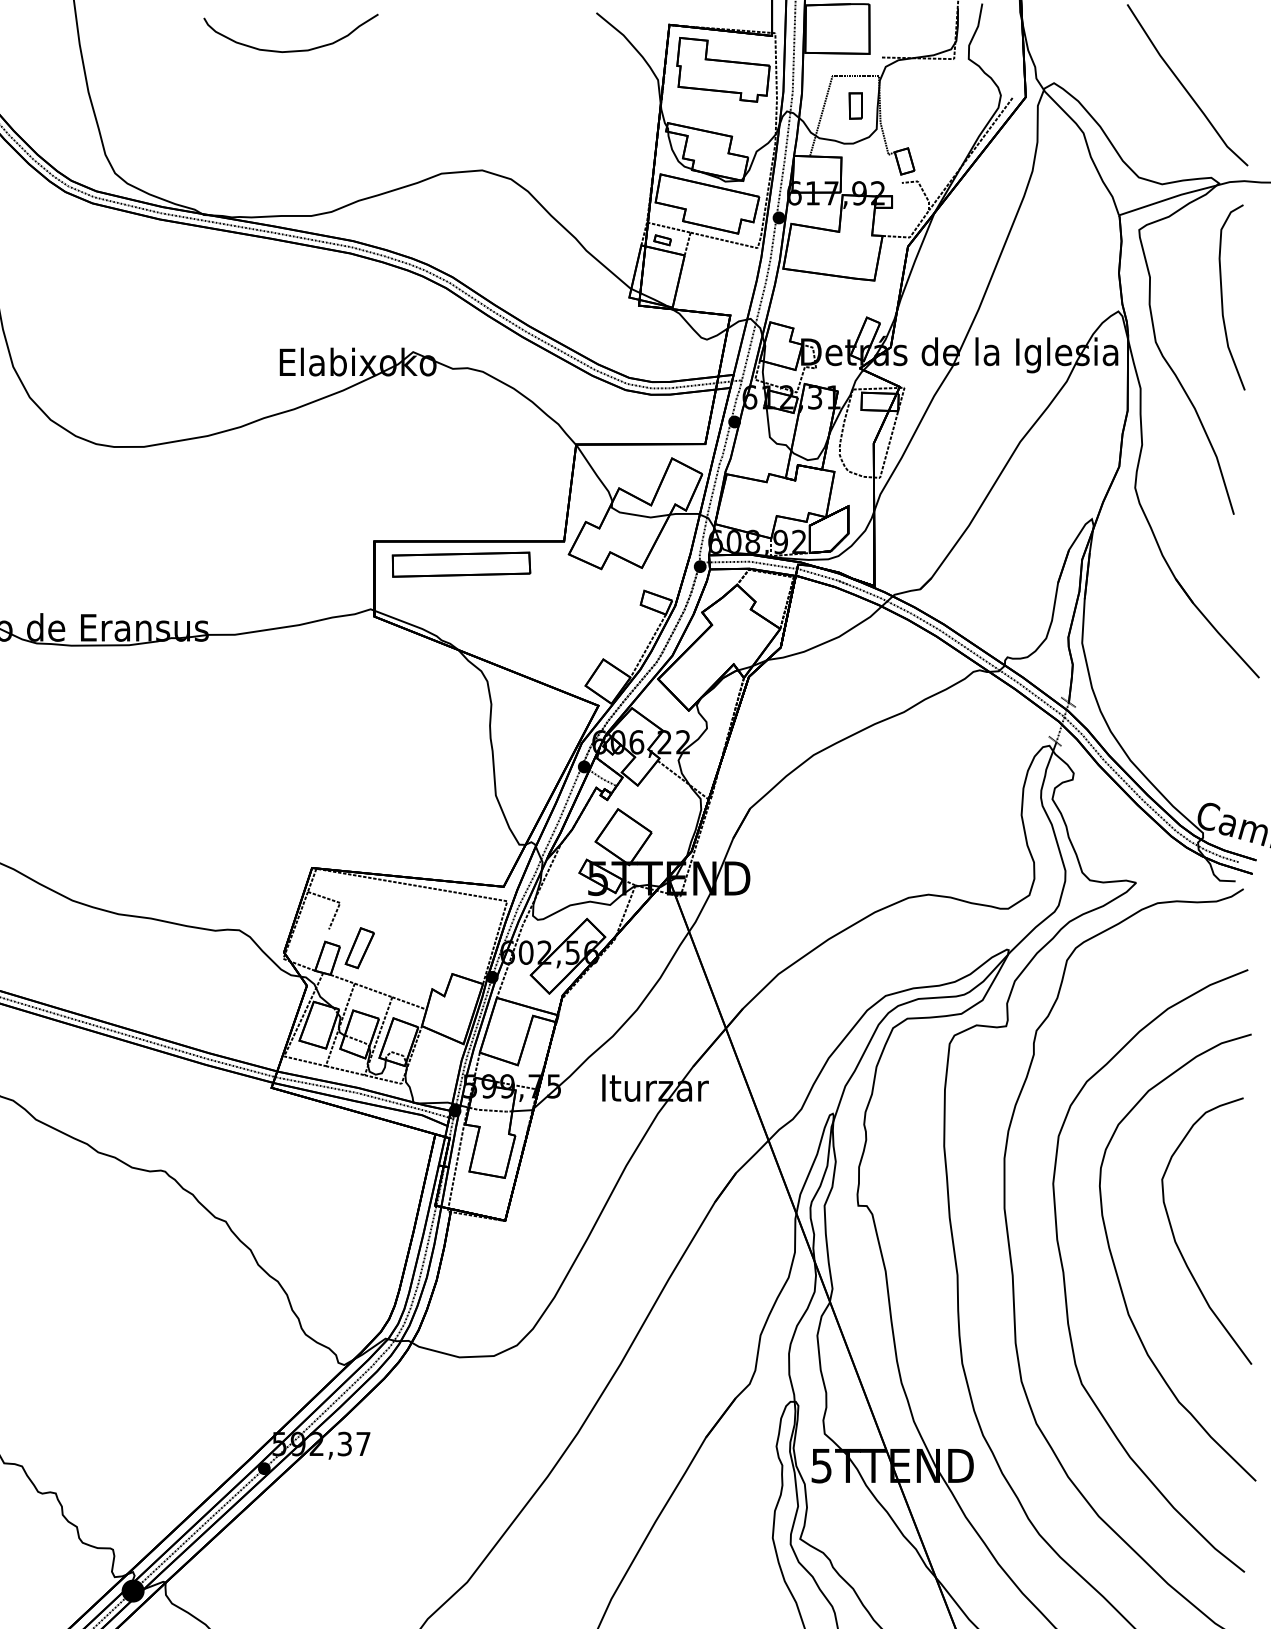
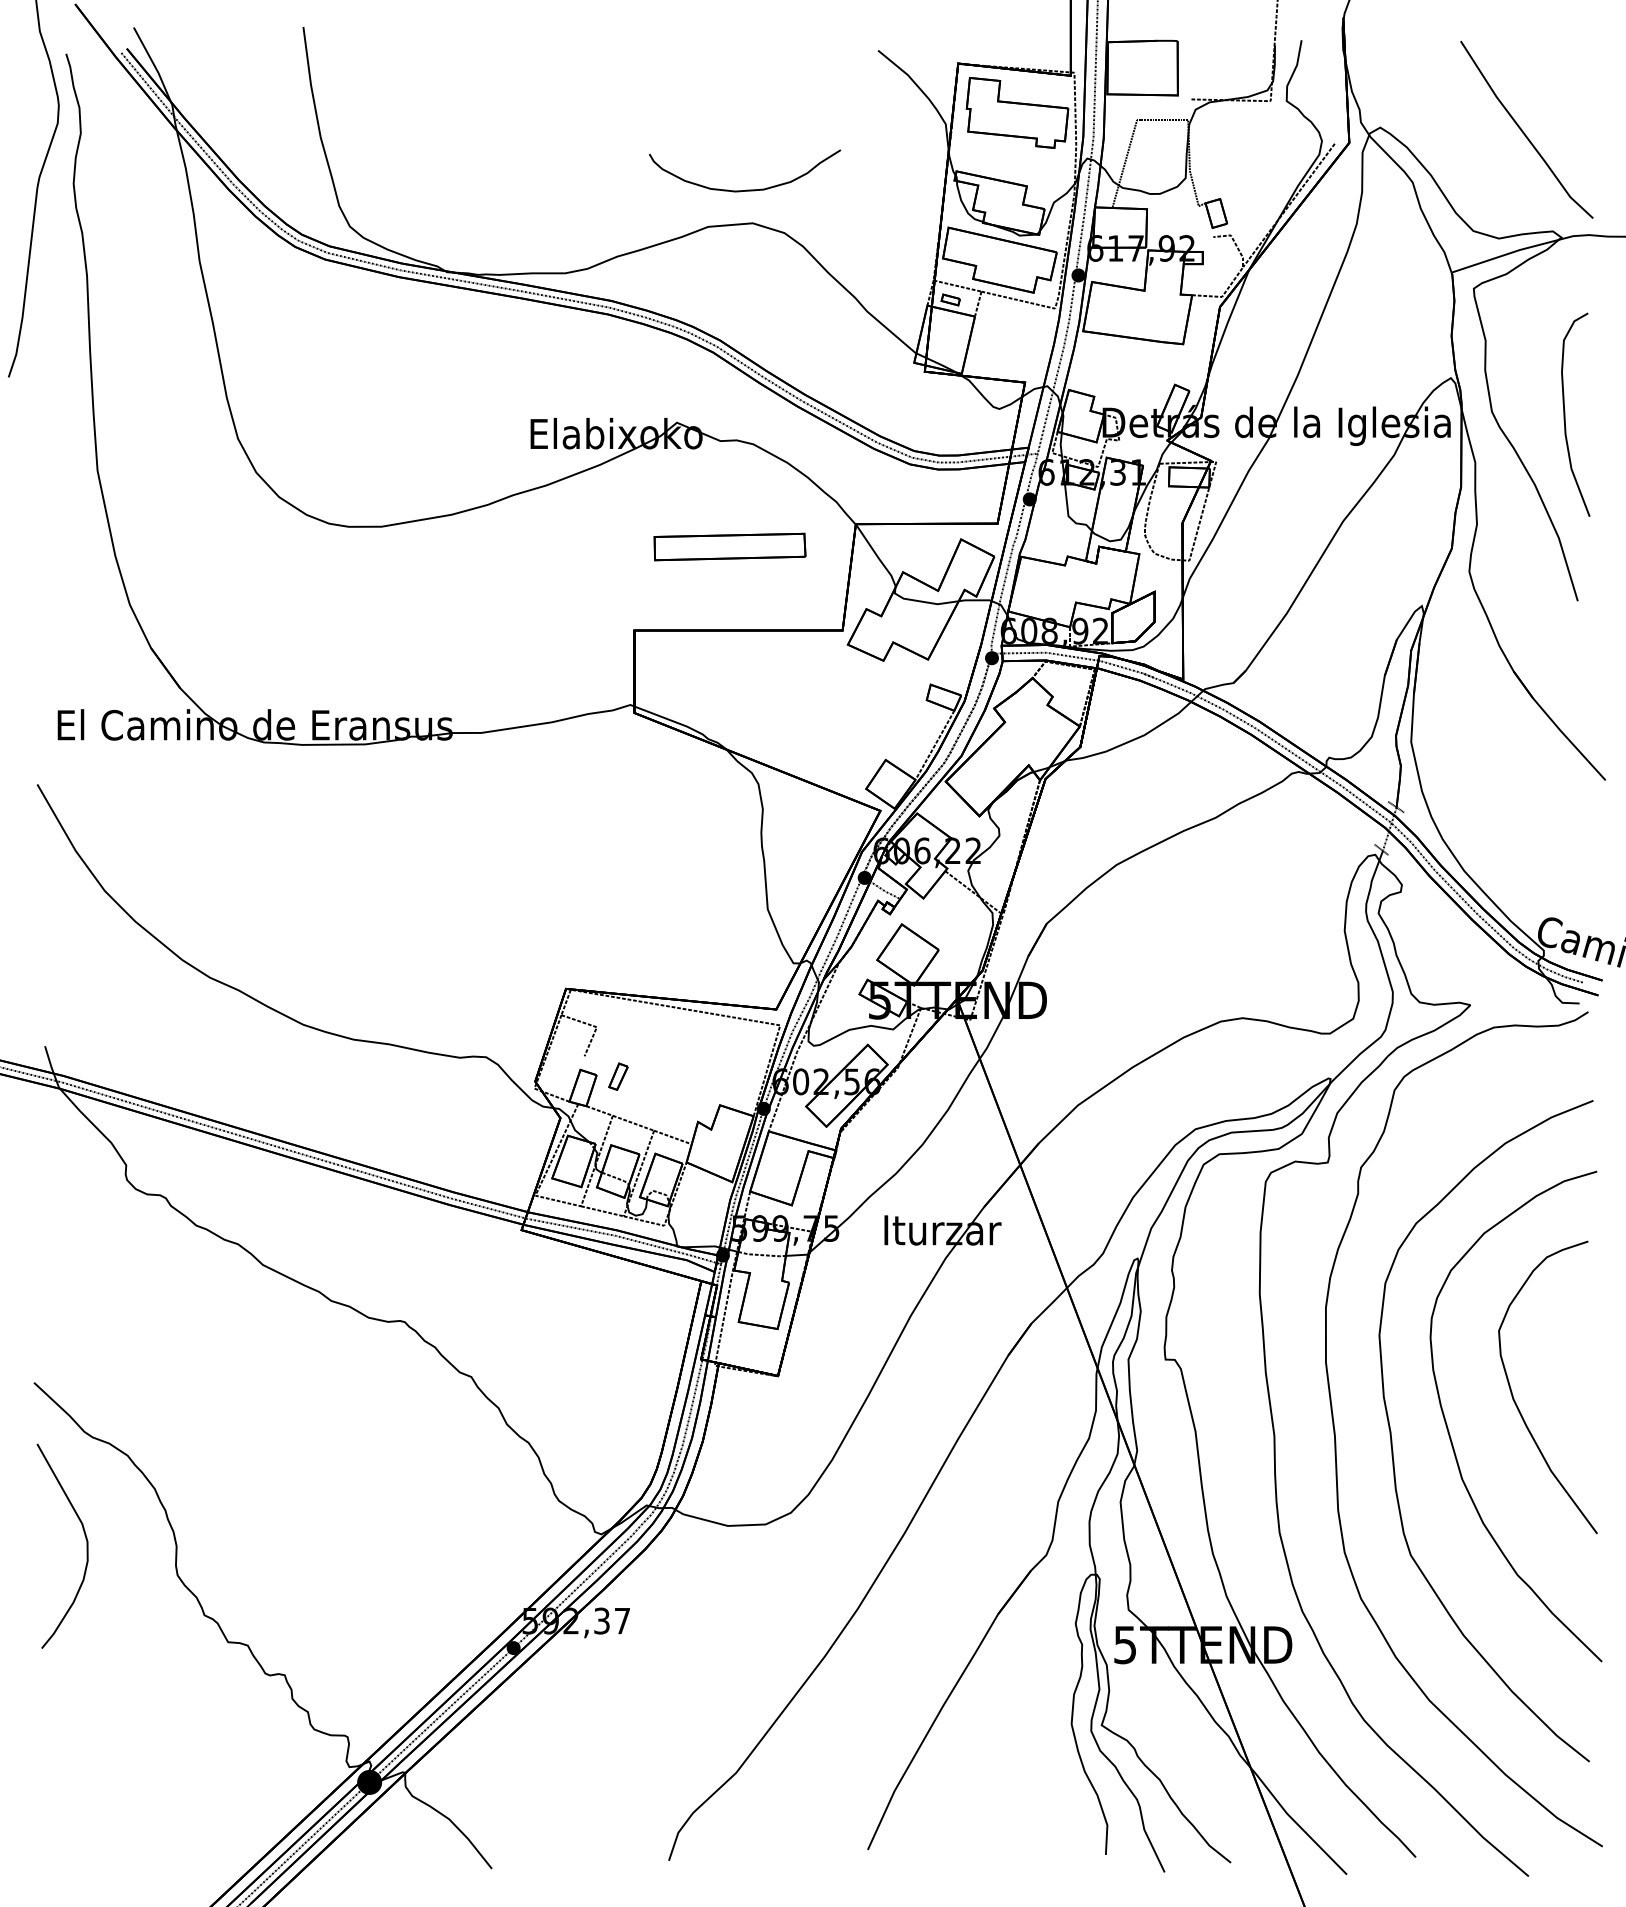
curve: (292, 50) -> (746, 189), moved
part: (855, 105) -> (1162, 152), removed
curve: (1222, 297) -> (1565, 414), moved
part: (461, 564) -> (729, 546), moved
part: (359, 947) -> (618, 1076), size x0.6

